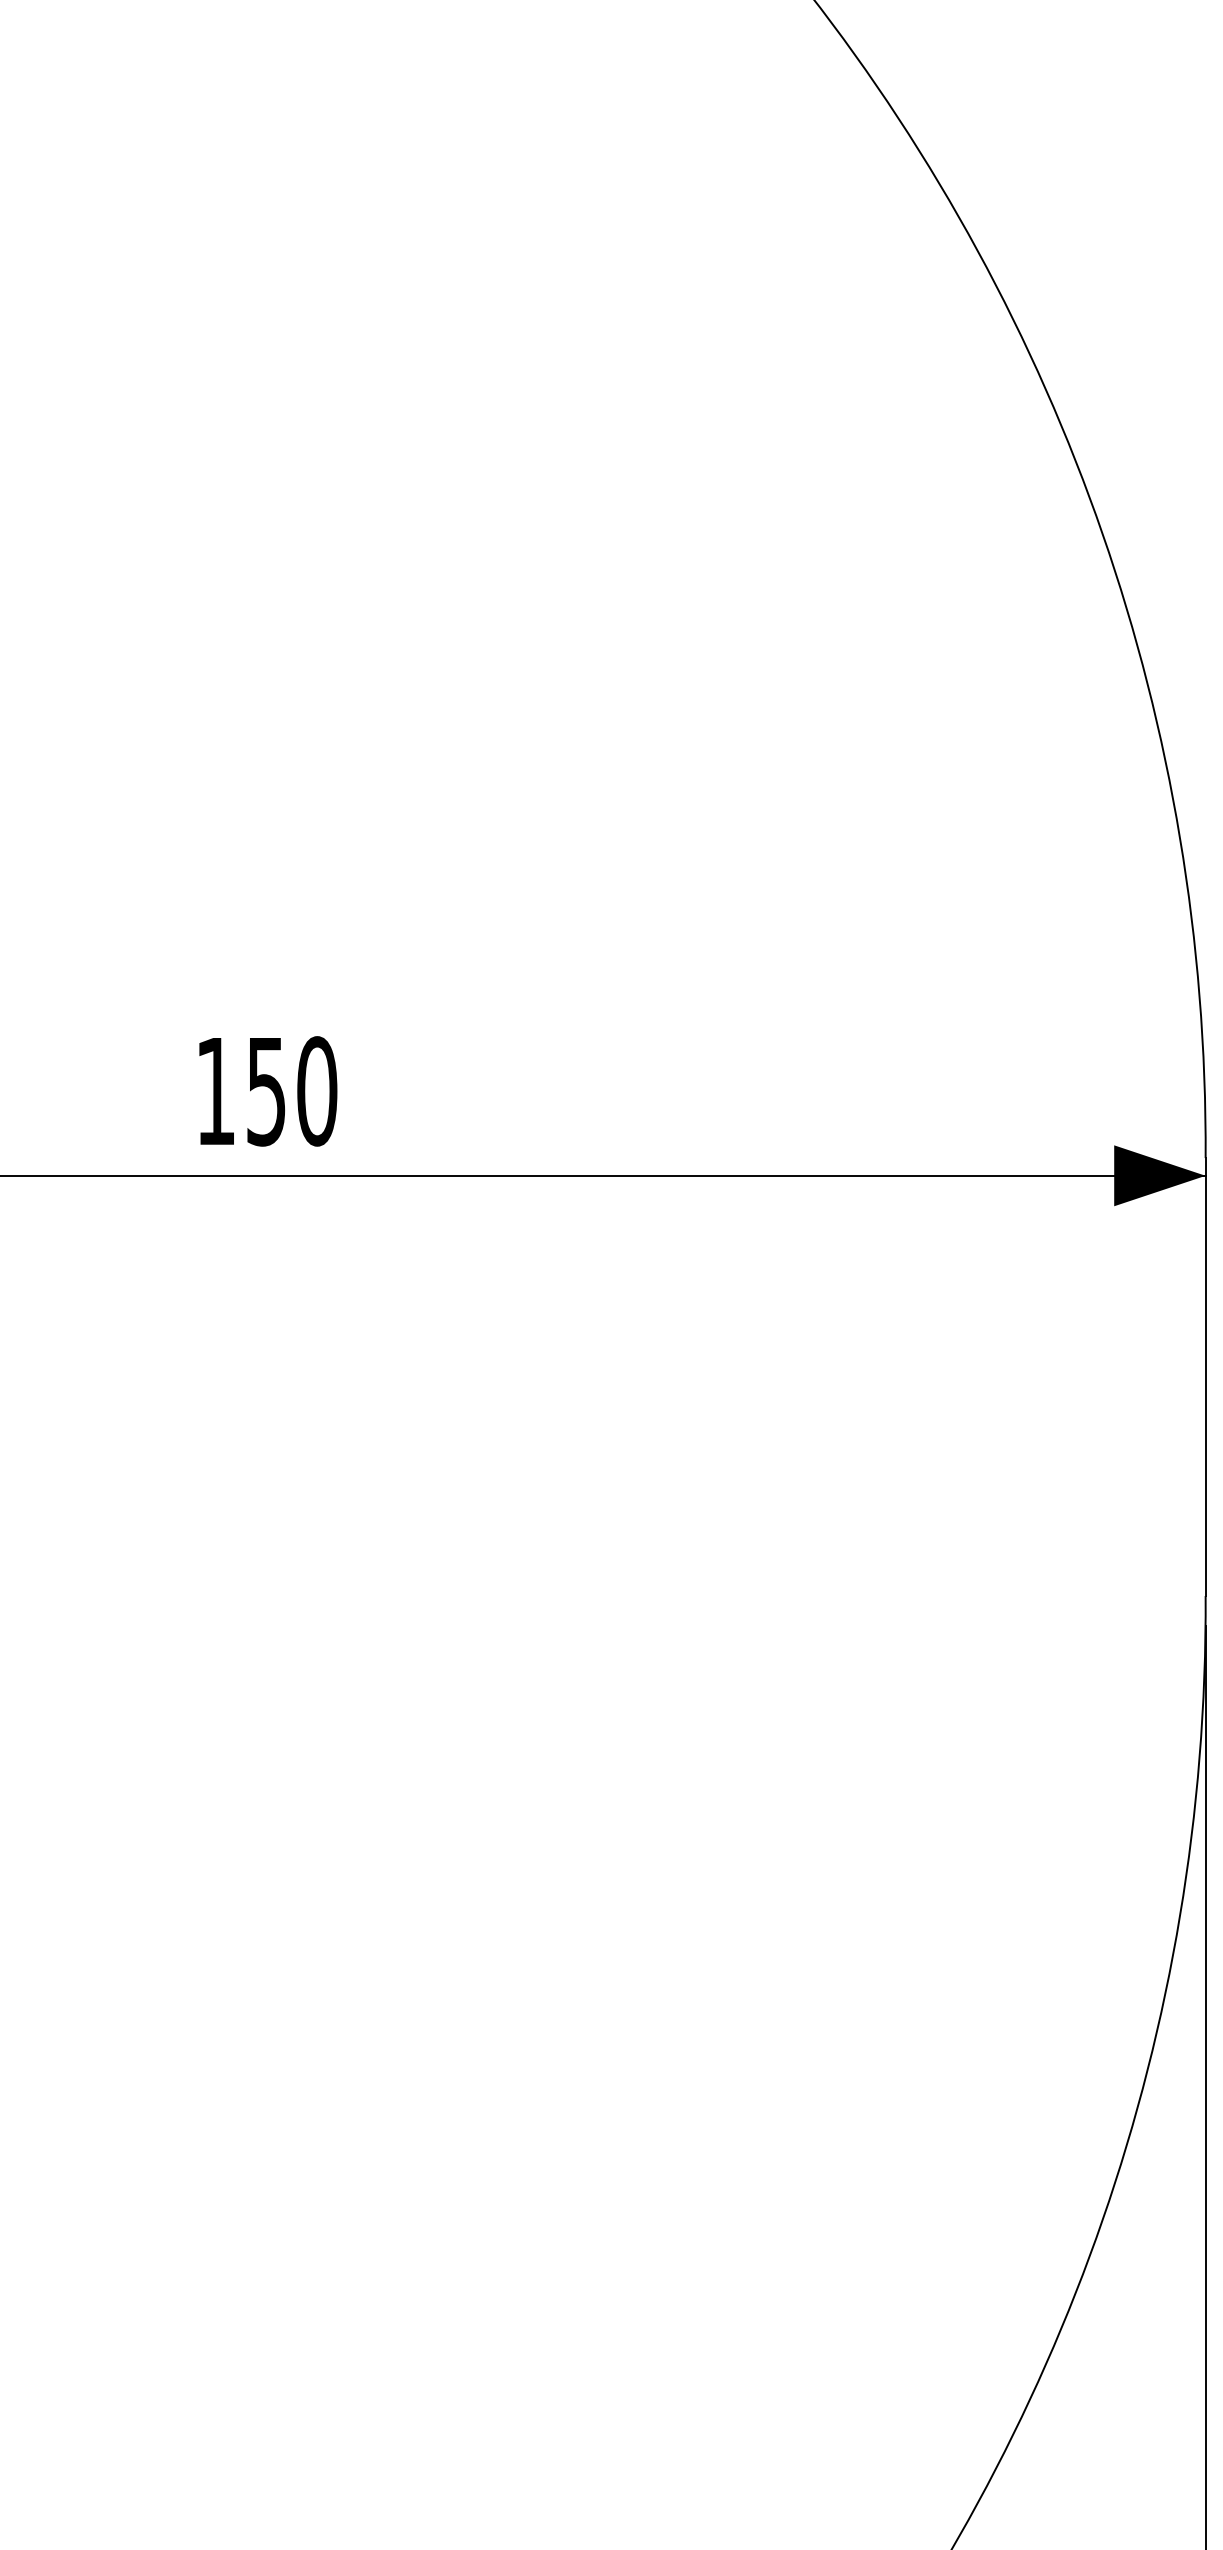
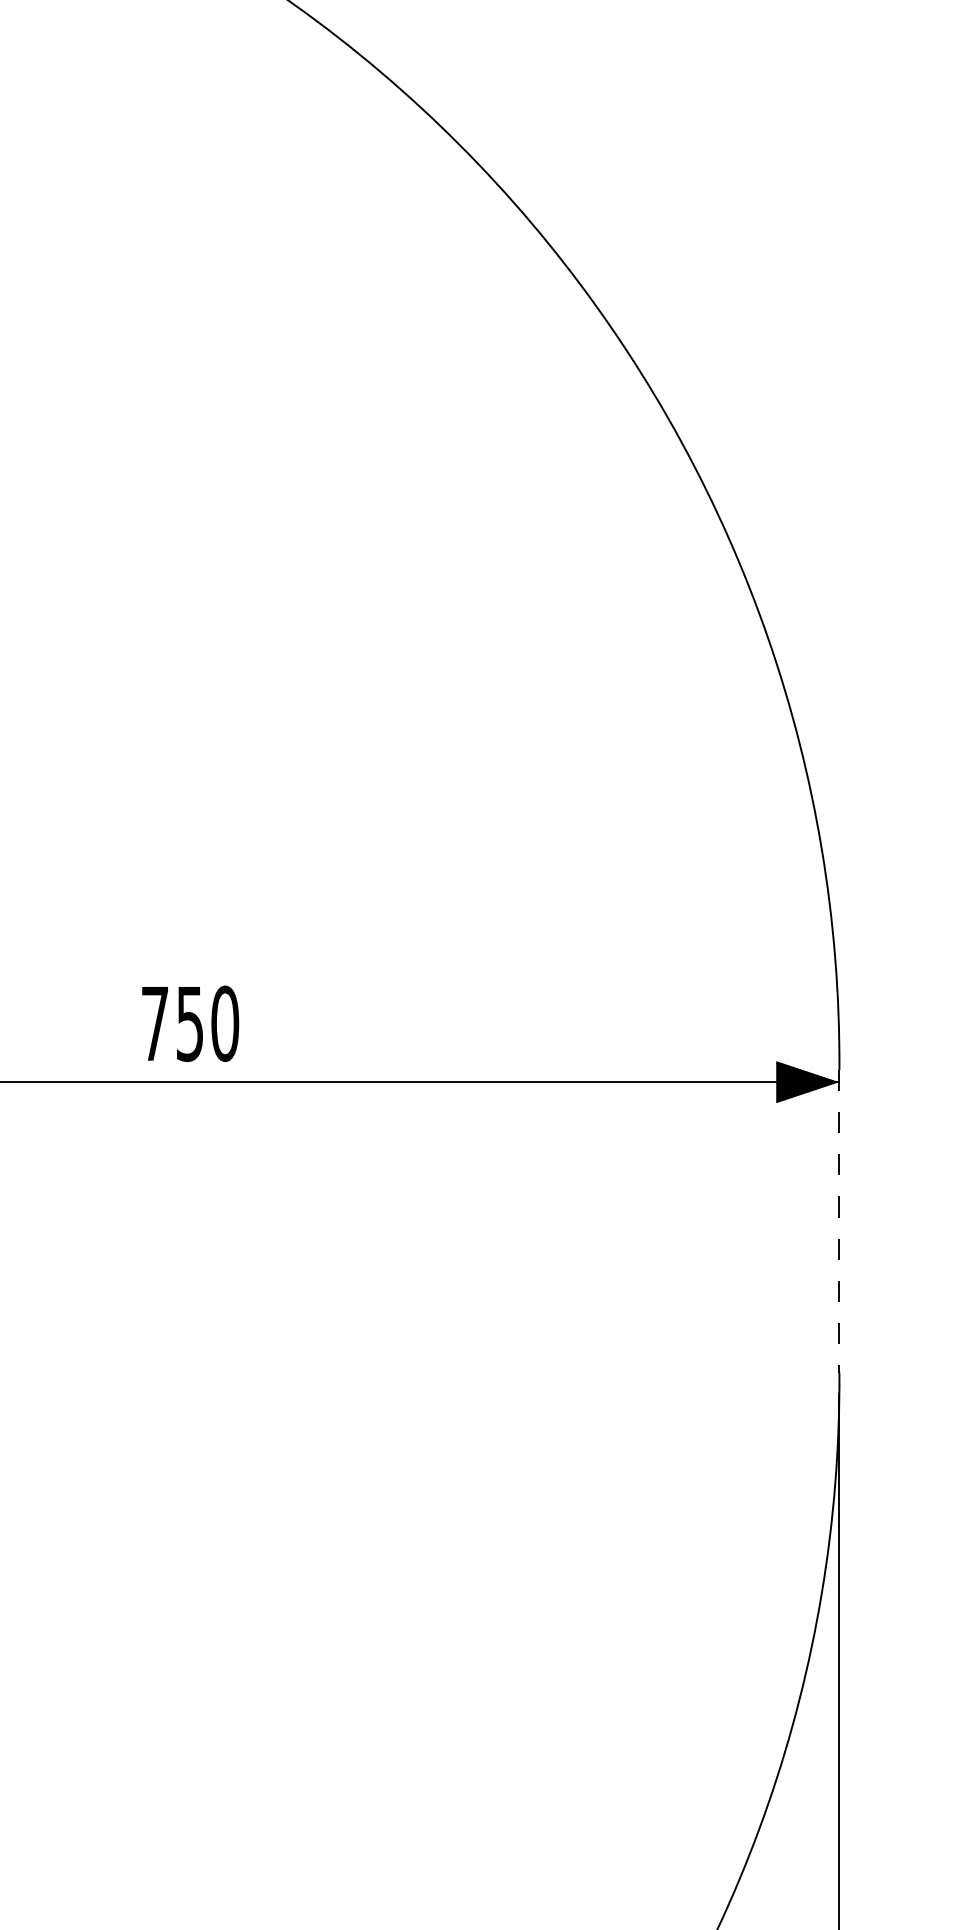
text: (214, 1090) -> (154, 1023), 150 -> 750
line: (1205, 1377) -> (839, 1221), solid -> dashed

